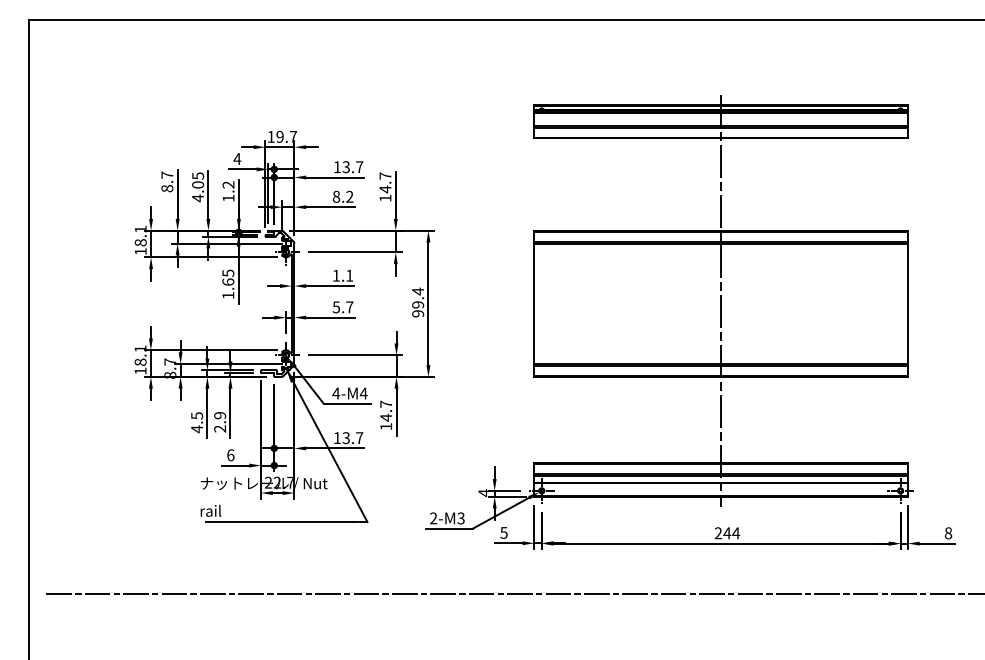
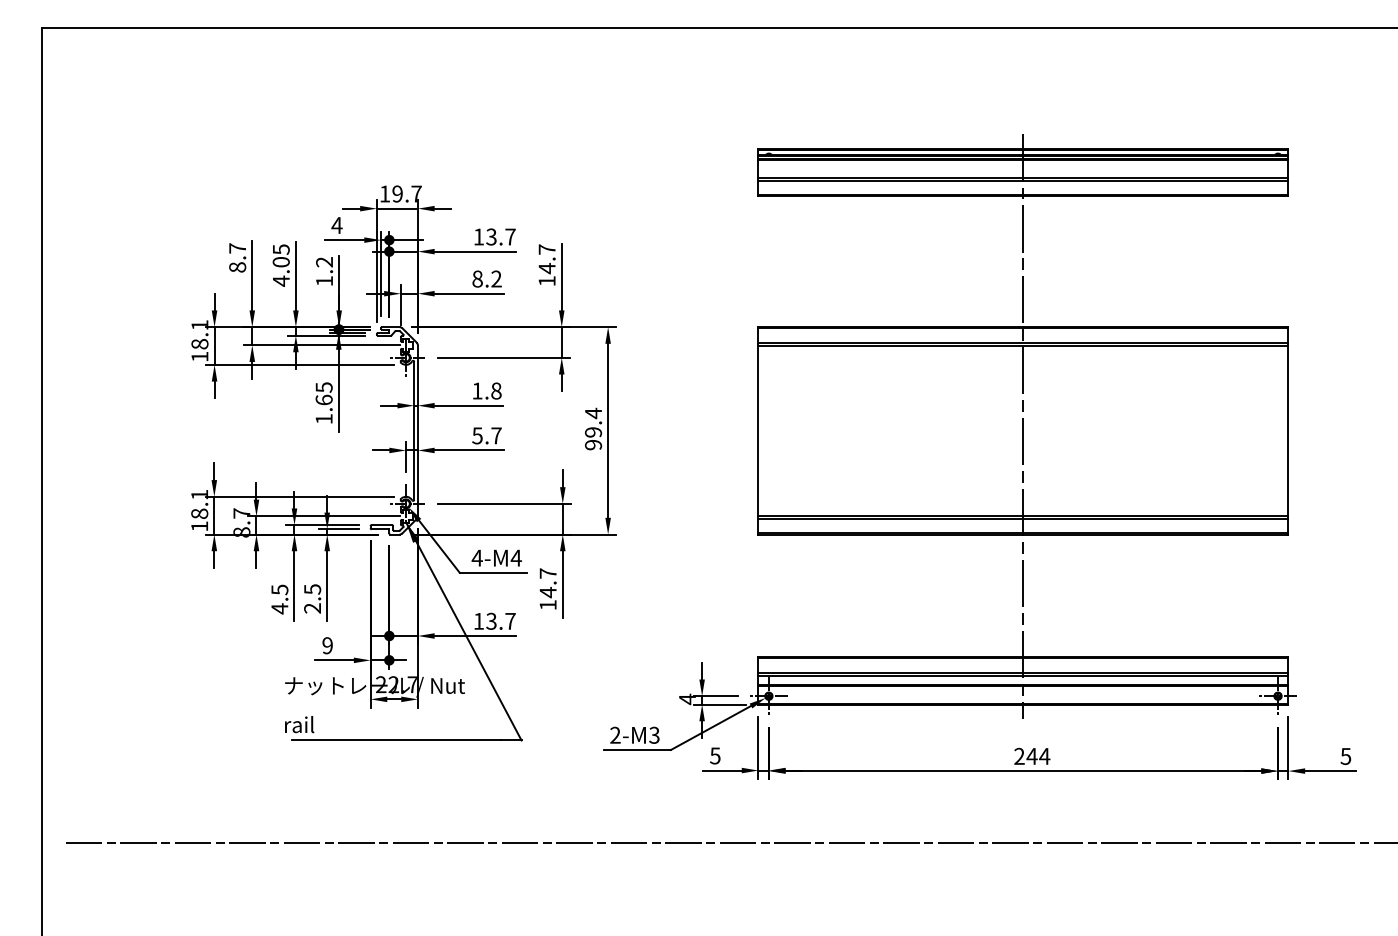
text: (349, 275) -> (496, 390), 1.1 -> 1.8
text: (220, 415) -> (312, 589), 2.9 -> 2.5
text: (230, 455) -> (327, 645), 6 -> 9
text: (948, 533) -> (1345, 756), 8 -> 5

